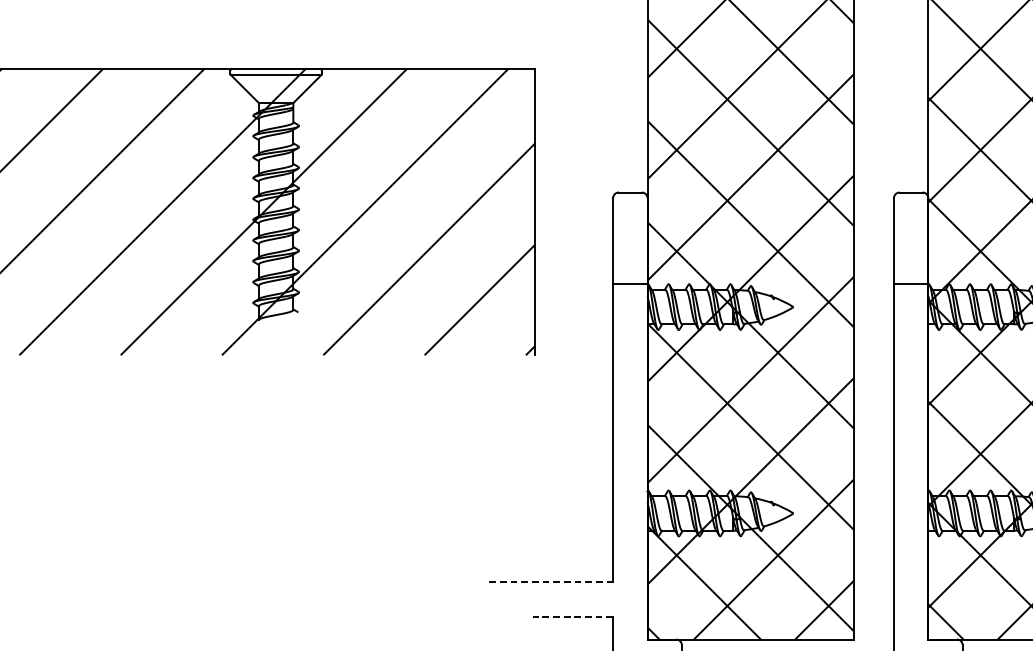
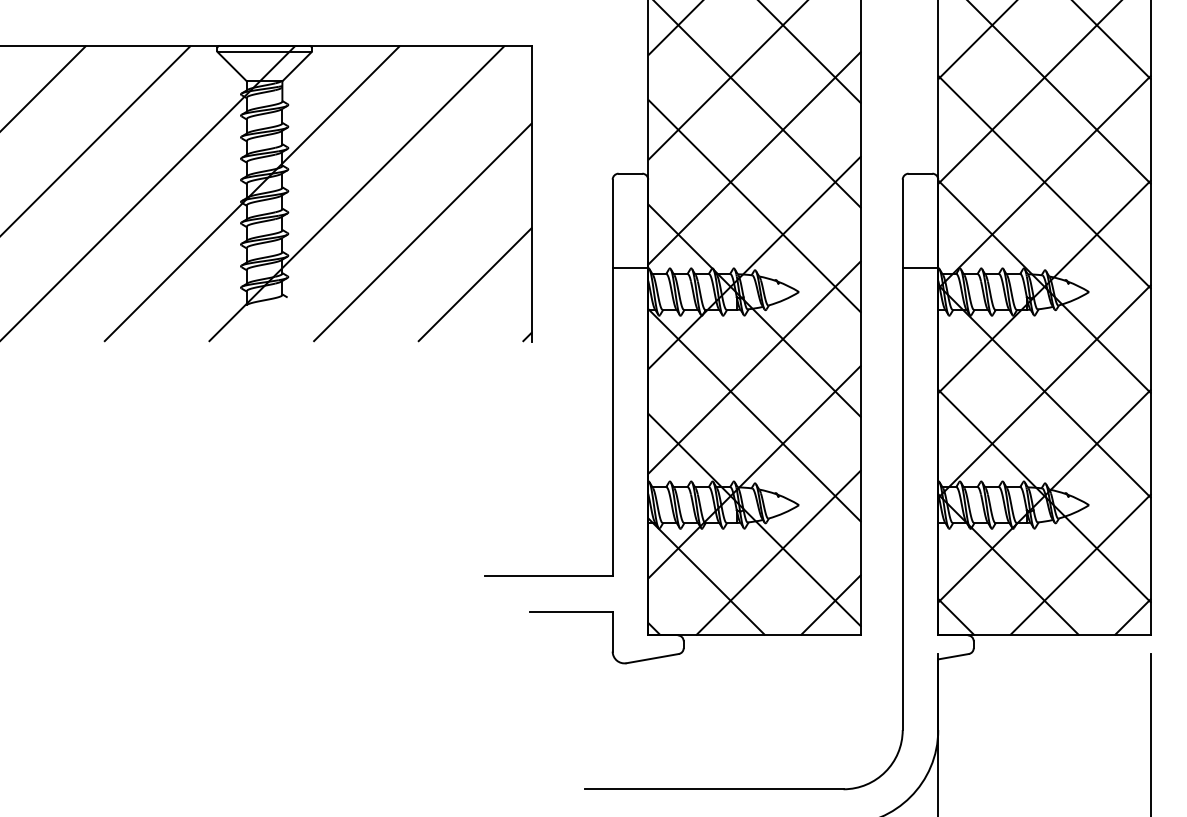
line: (550, 582) -> (548, 576), dashed -> solid
line: (572, 616) -> (570, 611), dashed -> solid

